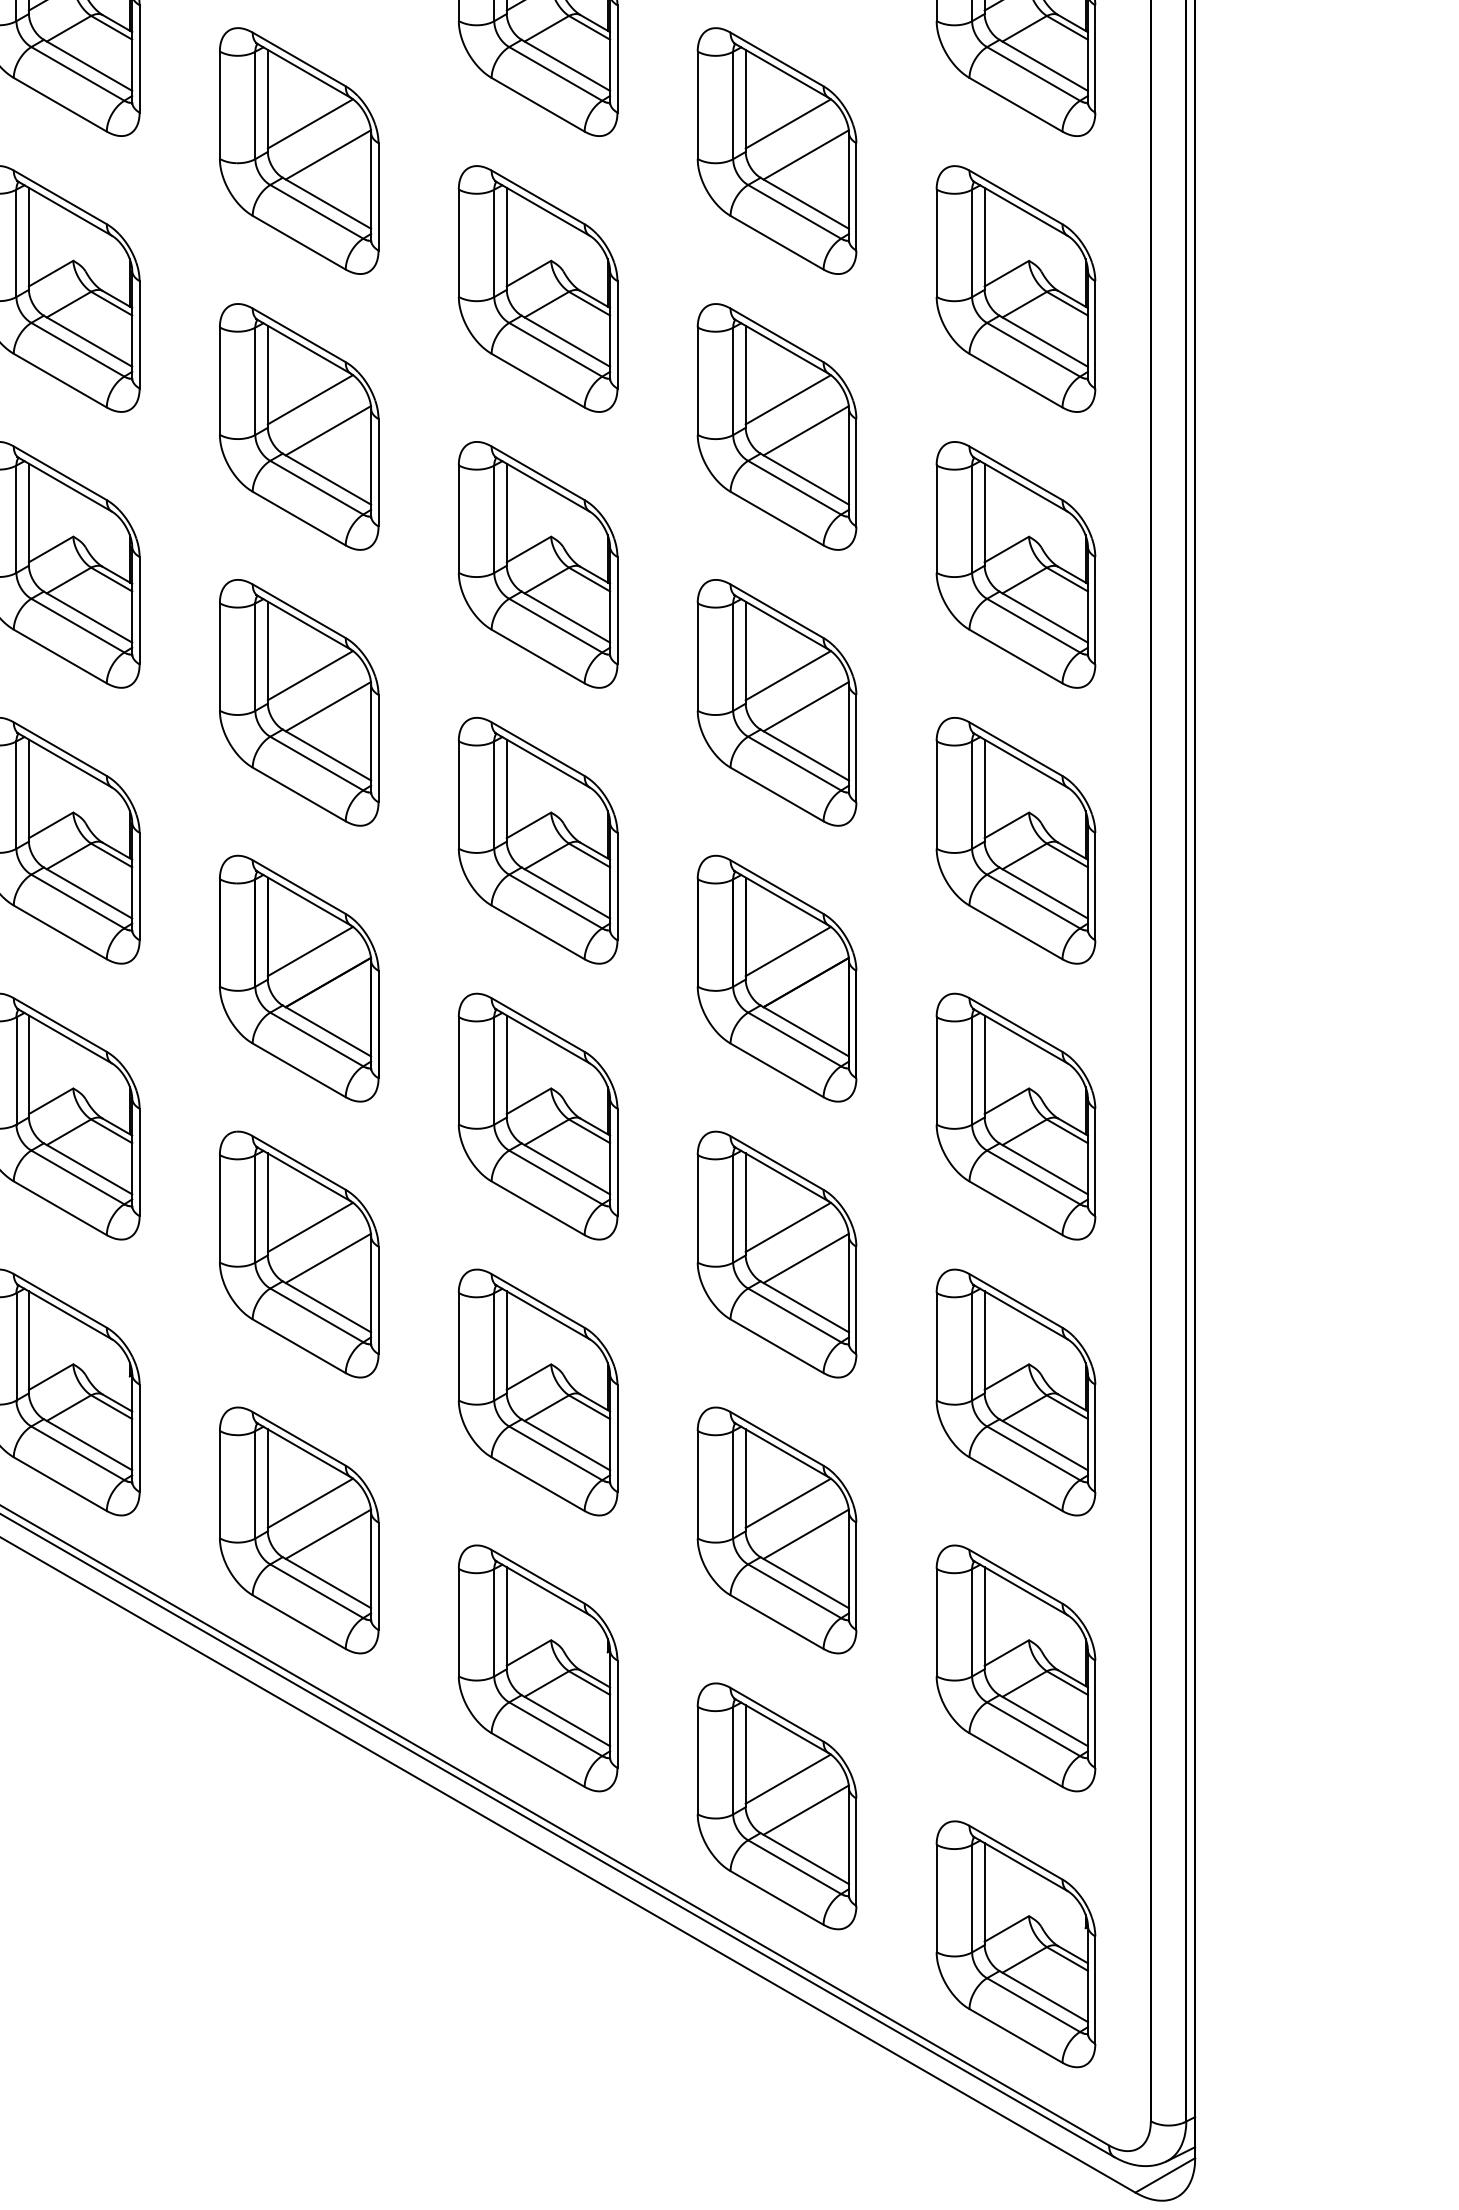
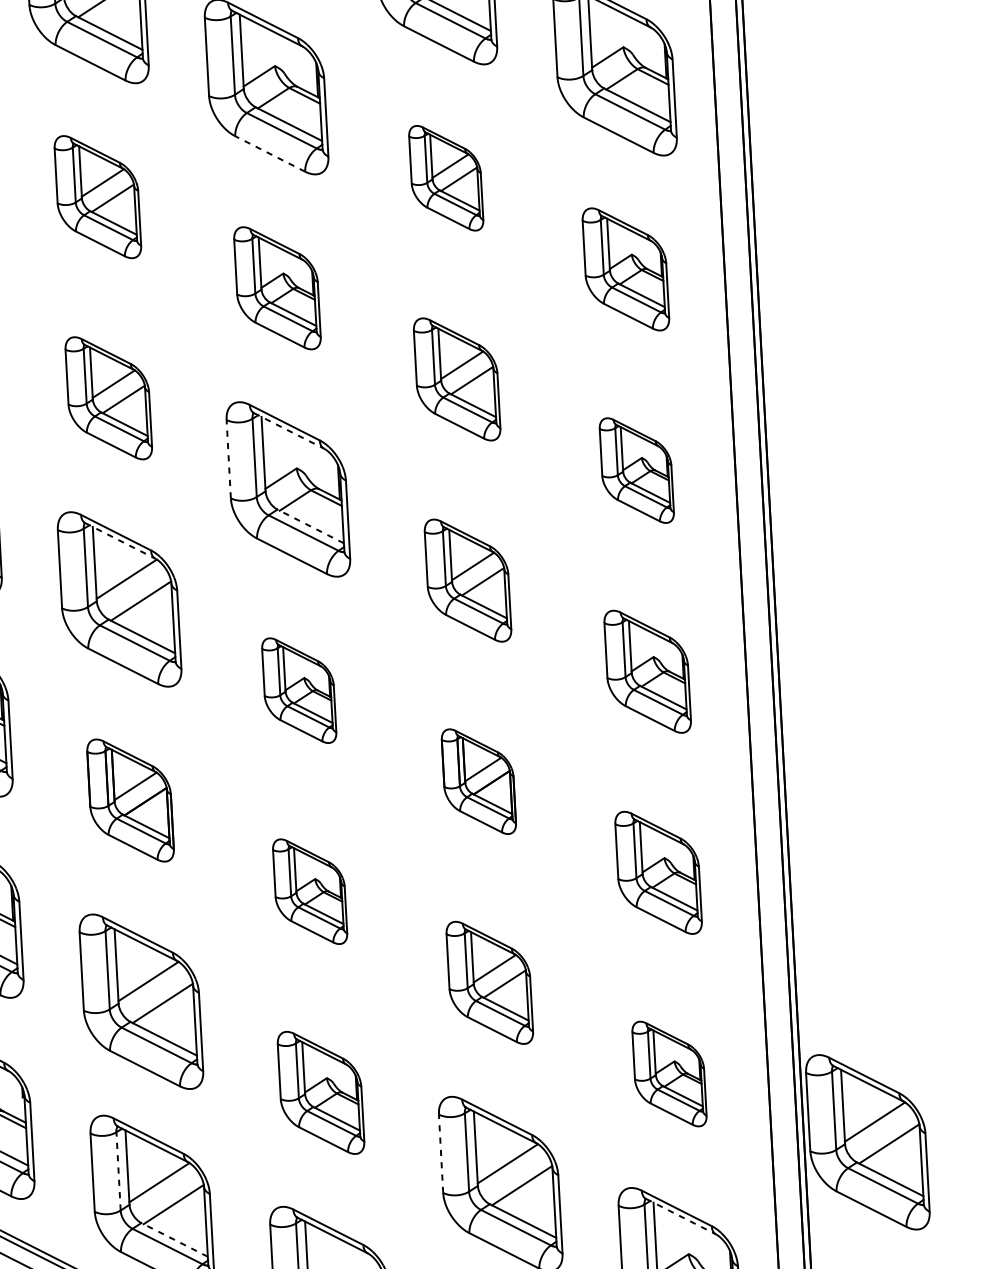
line: (538, 104) -> (270, 153), solid -> dashed
part: (299, 150) -> (98, 196), size x0.7
part: (776, 150) -> (445, 177), size x0.6
part: (537, 288) -> (277, 287), size x0.7
part: (1015, 288) -> (625, 269), size x0.7
part: (299, 426) -> (108, 397), size x0.7
part: (776, 426) -> (456, 379), size x0.7
line: (543, 484) -> (289, 430), solid -> dashed
line: (458, 519) -> (228, 459), solid -> dashed
part: (1015, 564) -> (636, 470), size x0.6
line: (565, 616) -> (310, 526), solid -> dashed
line: (304, 622) -> (120, 540), solid -> dashed
part: (776, 702) -> (467, 580), size x0.7
part: (537, 840) -> (298, 690), size x0.6
part: (1015, 840) -> (647, 671), size x0.7
part: (299, 978) -> (130, 800), size x0.7
part: (776, 978) -> (478, 781), size x0.6
part: (537, 1116) -> (309, 891), size x0.6
part: (1015, 1116) -> (658, 872), size x0.7
part: (776, 1254) -> (489, 982), size x0.7
part: (537, 1392) -> (320, 1092), size x0.7
part: (1015, 1392) -> (669, 1074), size x0.6
line: (255, 1484) -> (118, 1171), solid -> dashed
line: (697, 1484) -> (440, 1153), solid -> dashed
part: (1282, 1500) -> (868, 1142), added
line: (326, 1582) -> (174, 1239), solid -> dashed
line: (1021, 1588) -> (681, 1216), solid -> dashed

